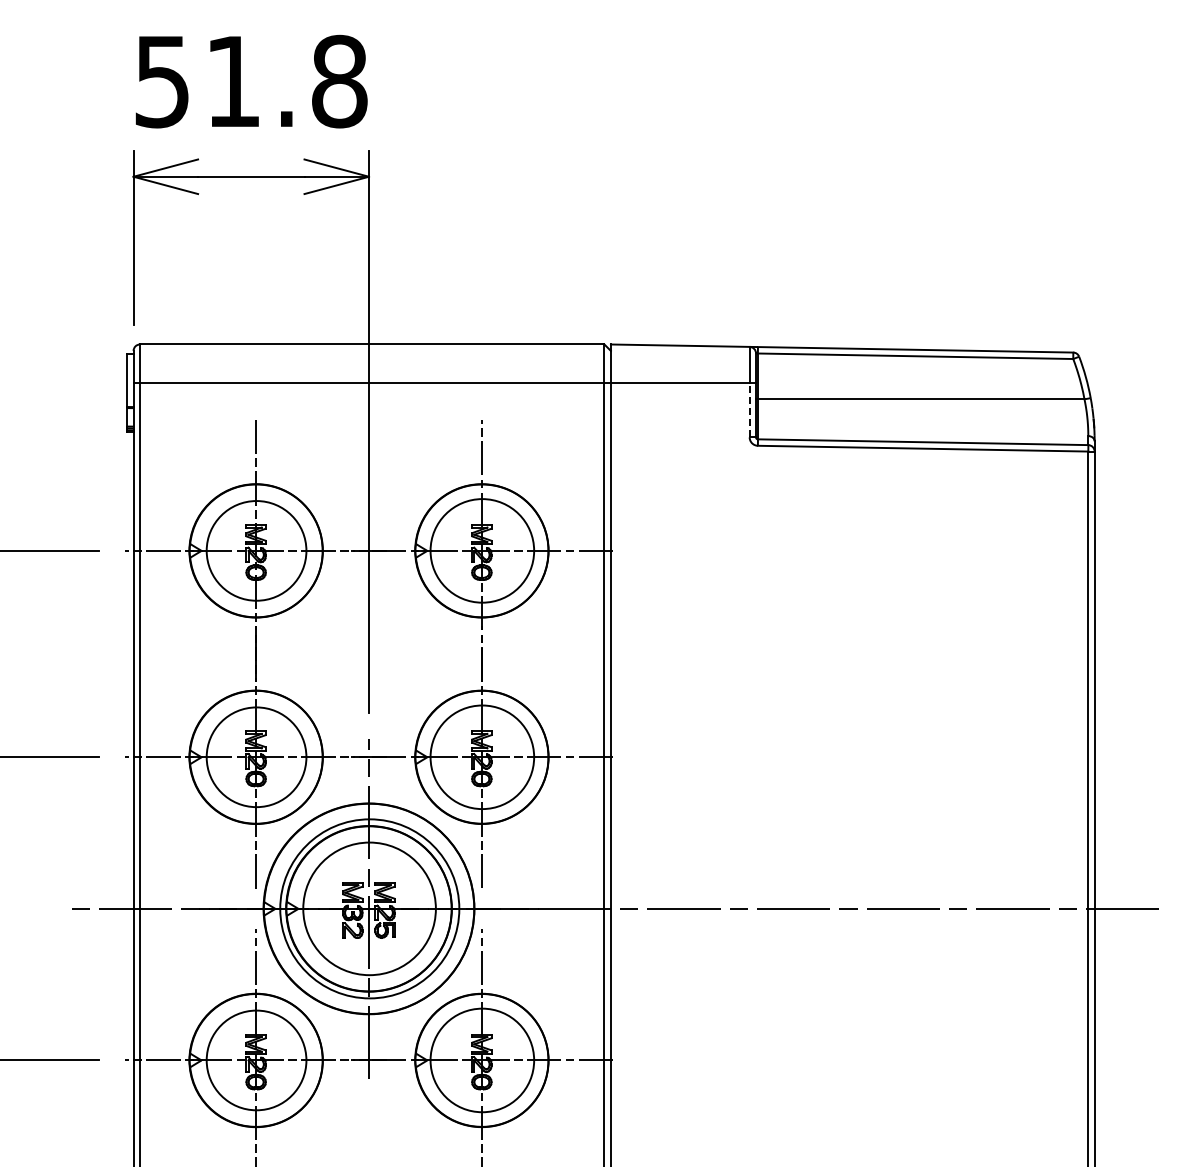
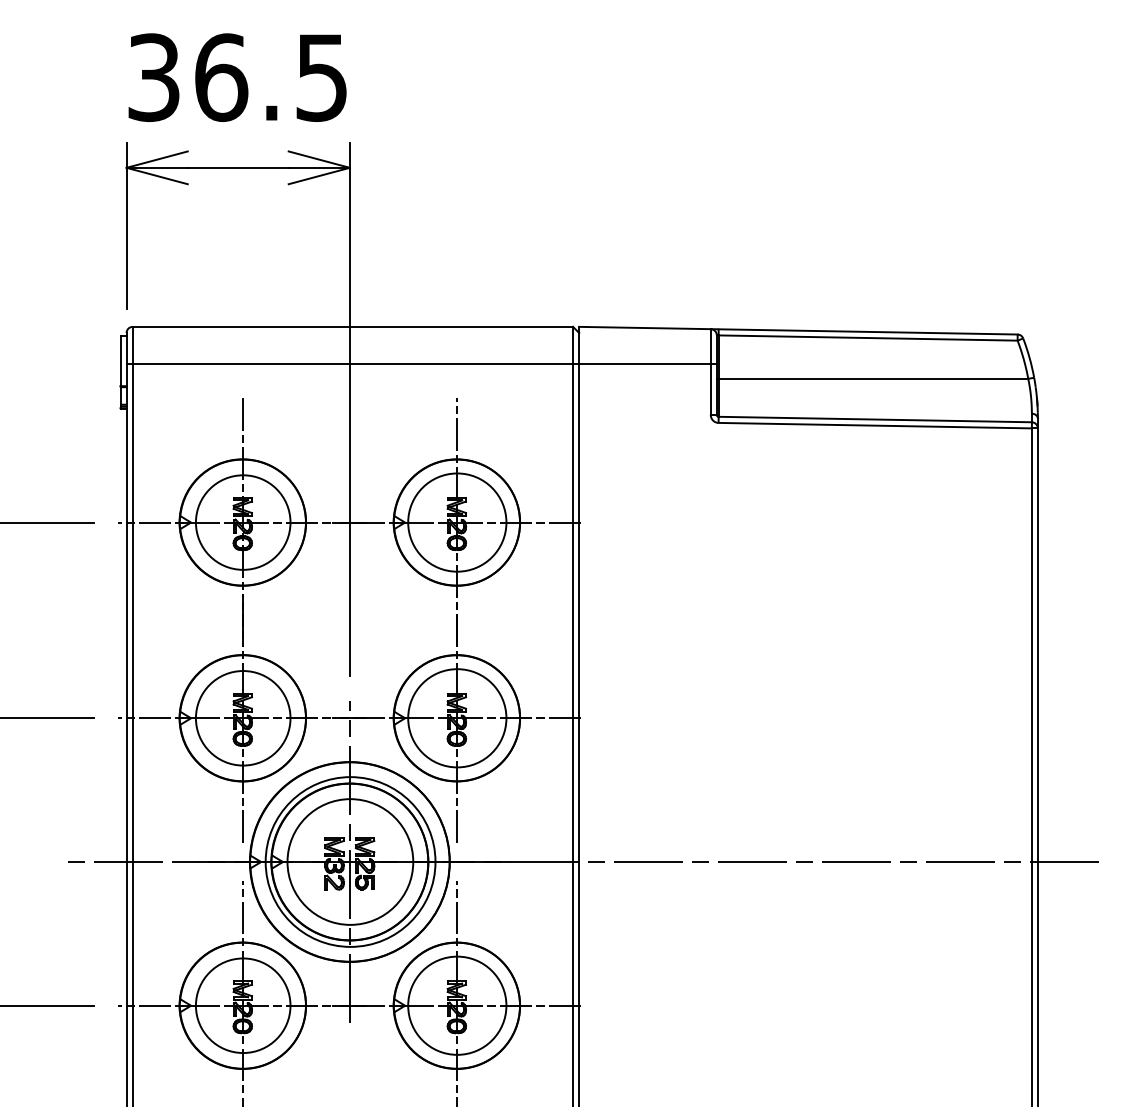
text: (251, 81) -> (238, 77), 51.8 -> 36.5
line: (749, 409) -> (710, 388), dashed -> solid

